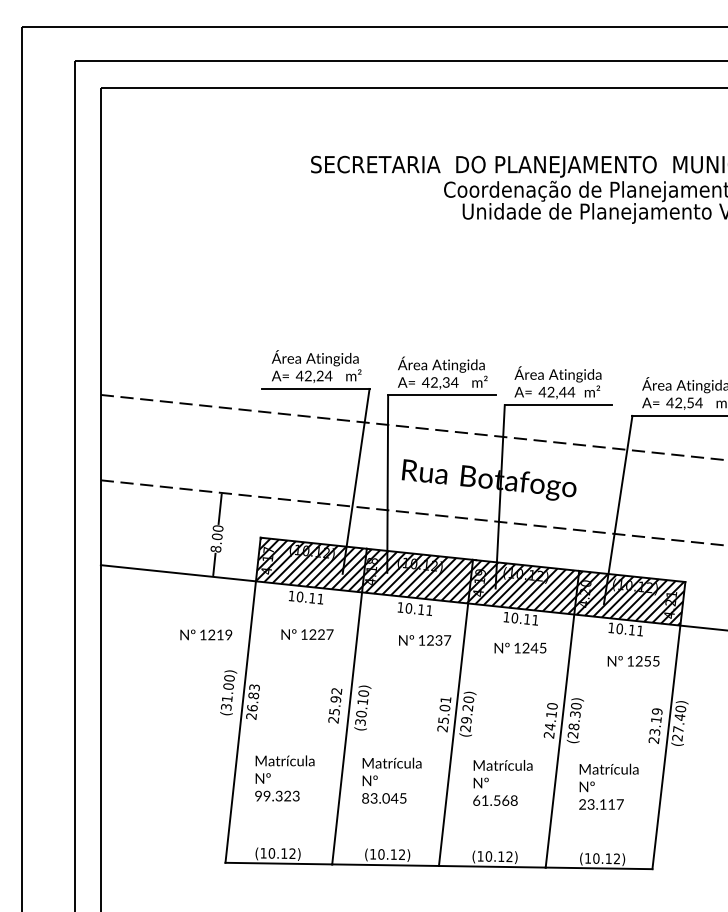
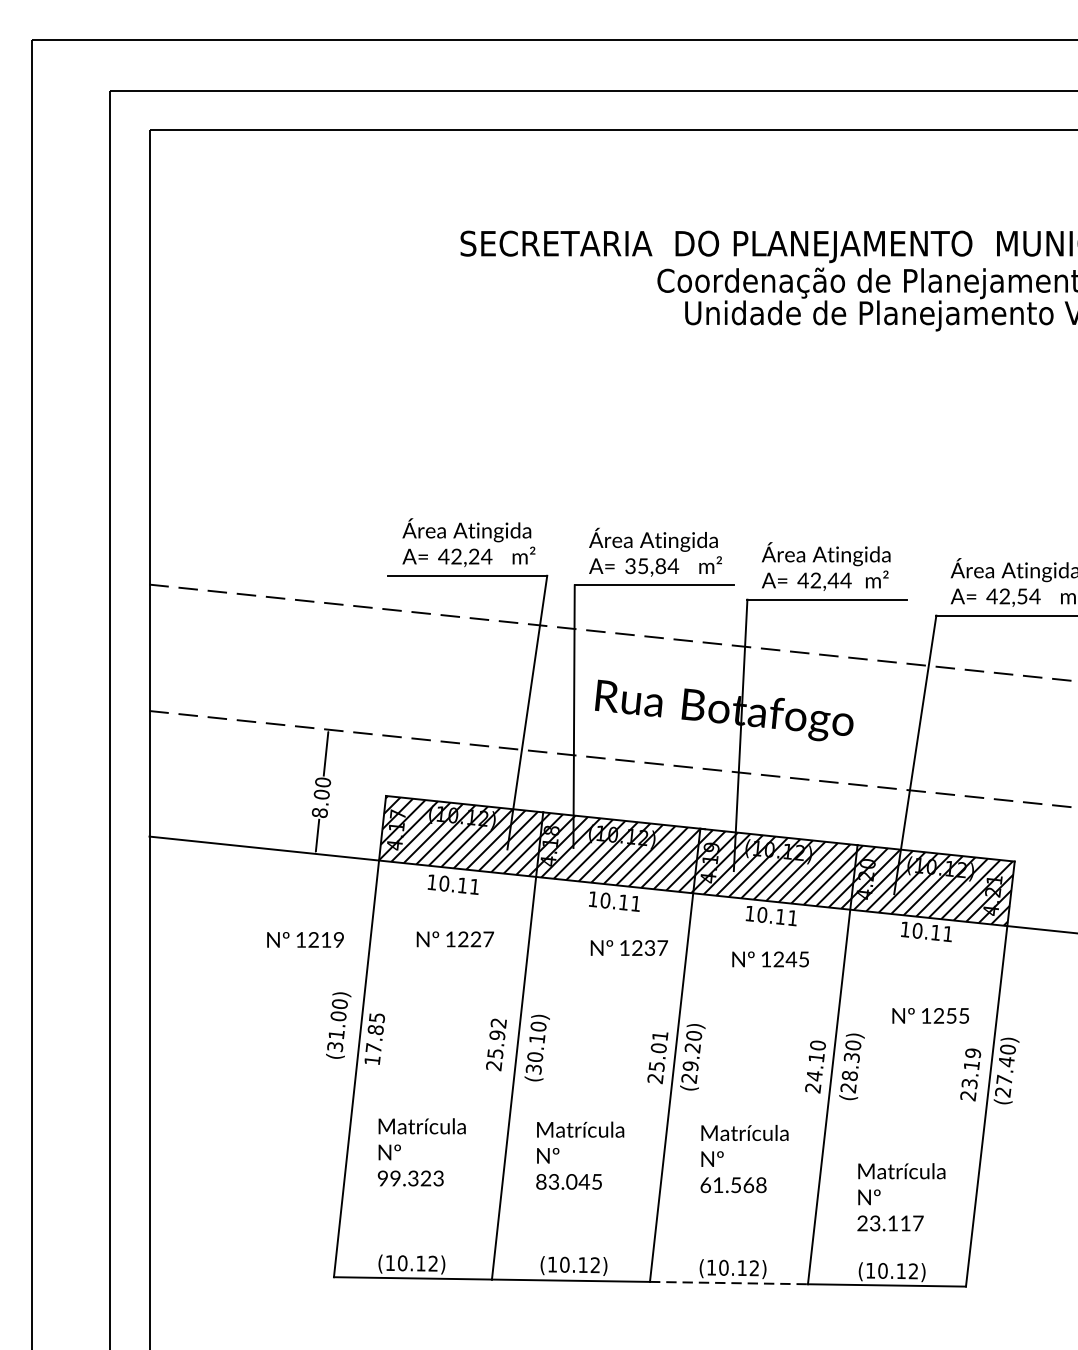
text: (435, 382) -> (644, 566), 42,34 -> 35,84
text: (633, 661) -> (930, 1016), moved
text: (252, 701) -> (373, 1038), 26.83 -> 17.85
text: (608, 786) -> (900, 1196), moved
line: (492, 866) -> (729, 1282), solid -> dashed

